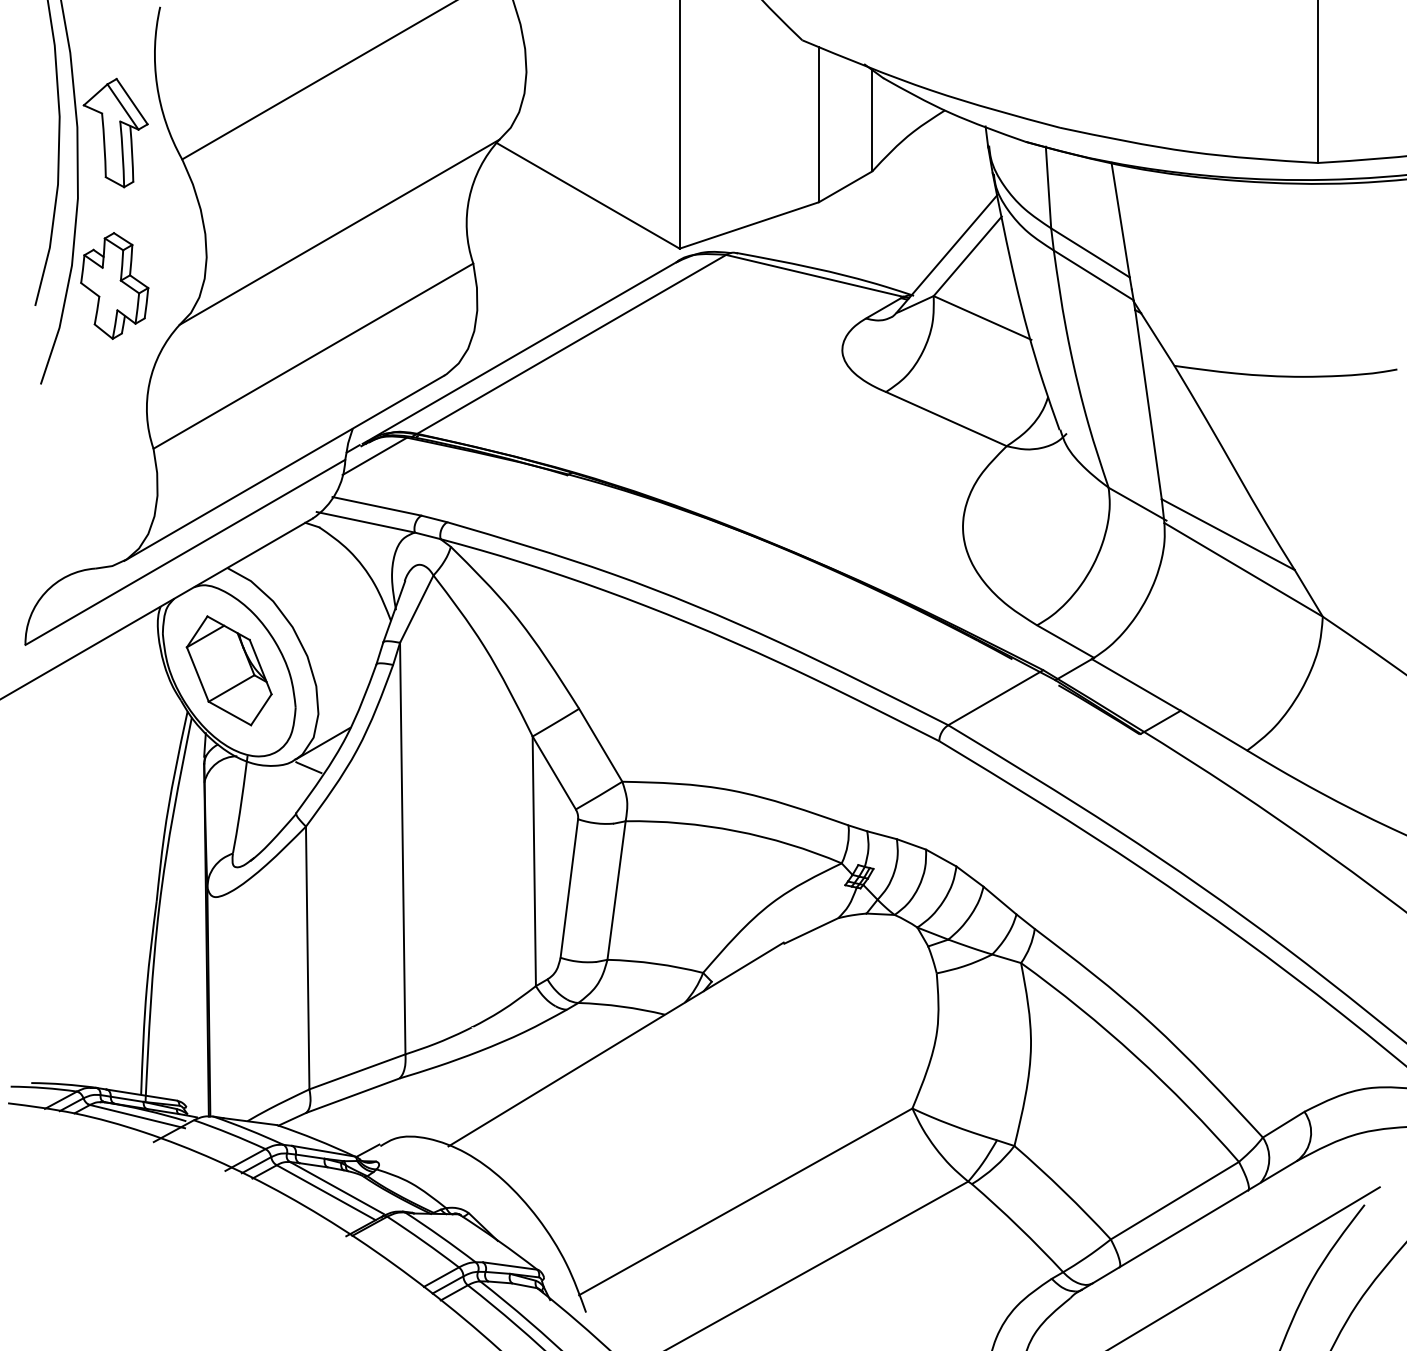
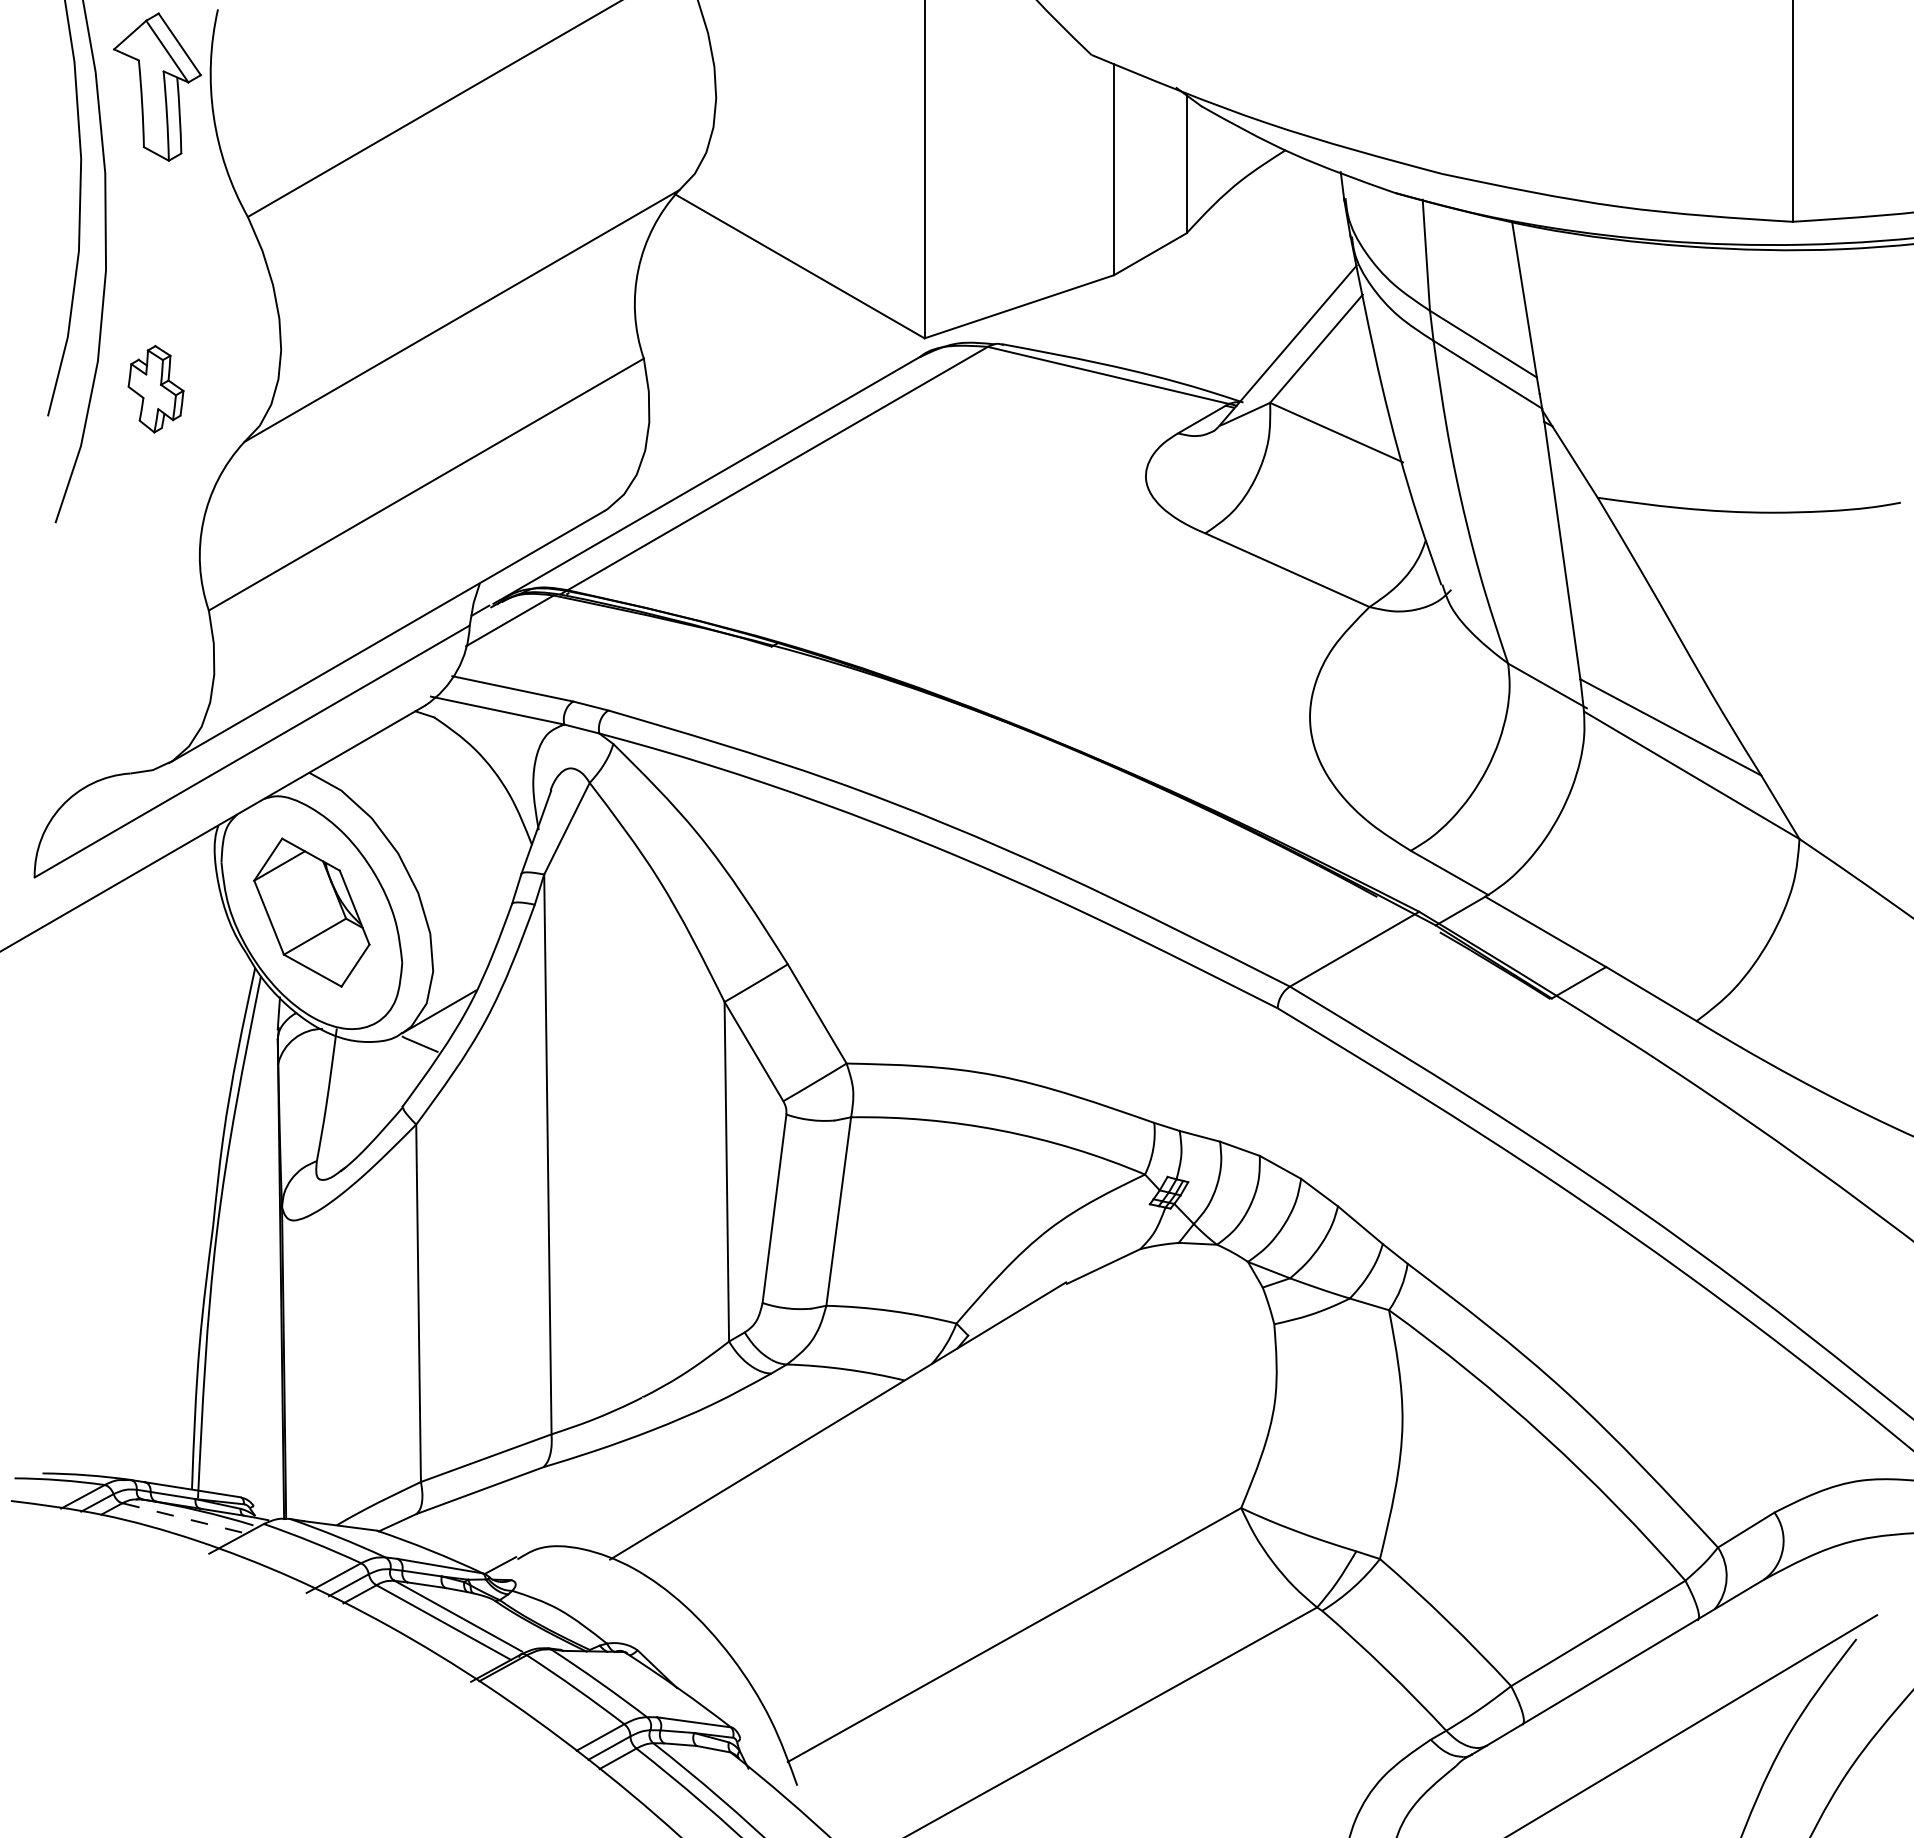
part: (115, 132) -> (157, 86), moved
part: (114, 286) -> (155, 389), size x0.6
line: (137, 1116) -> (187, 1519), solid -> dashed

